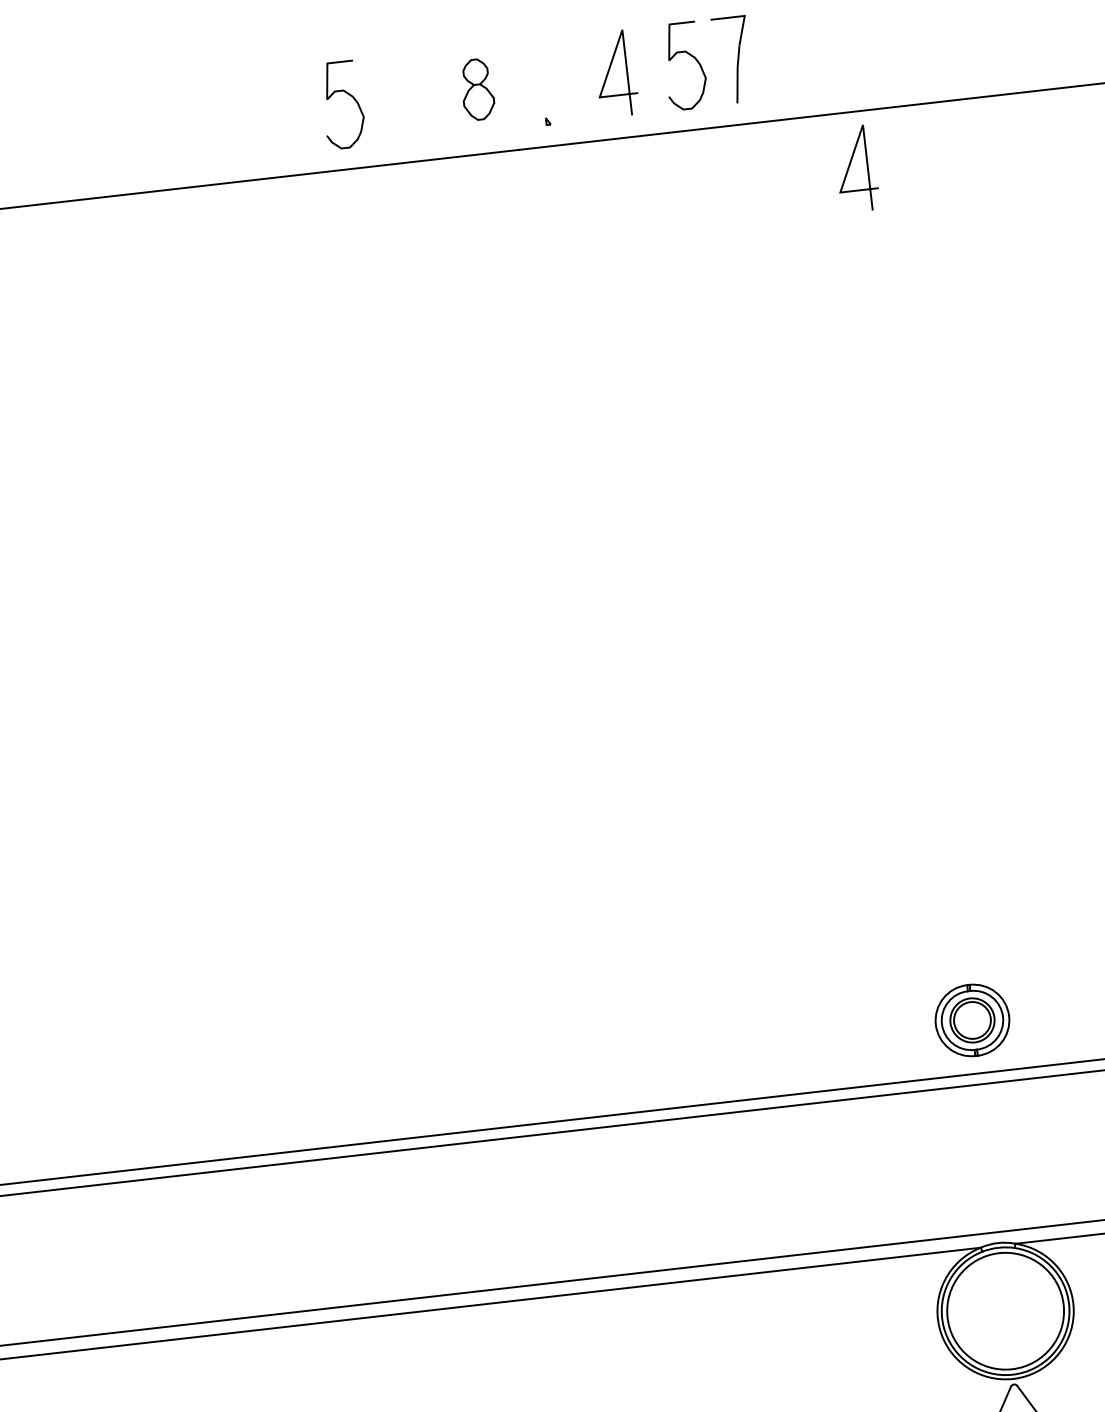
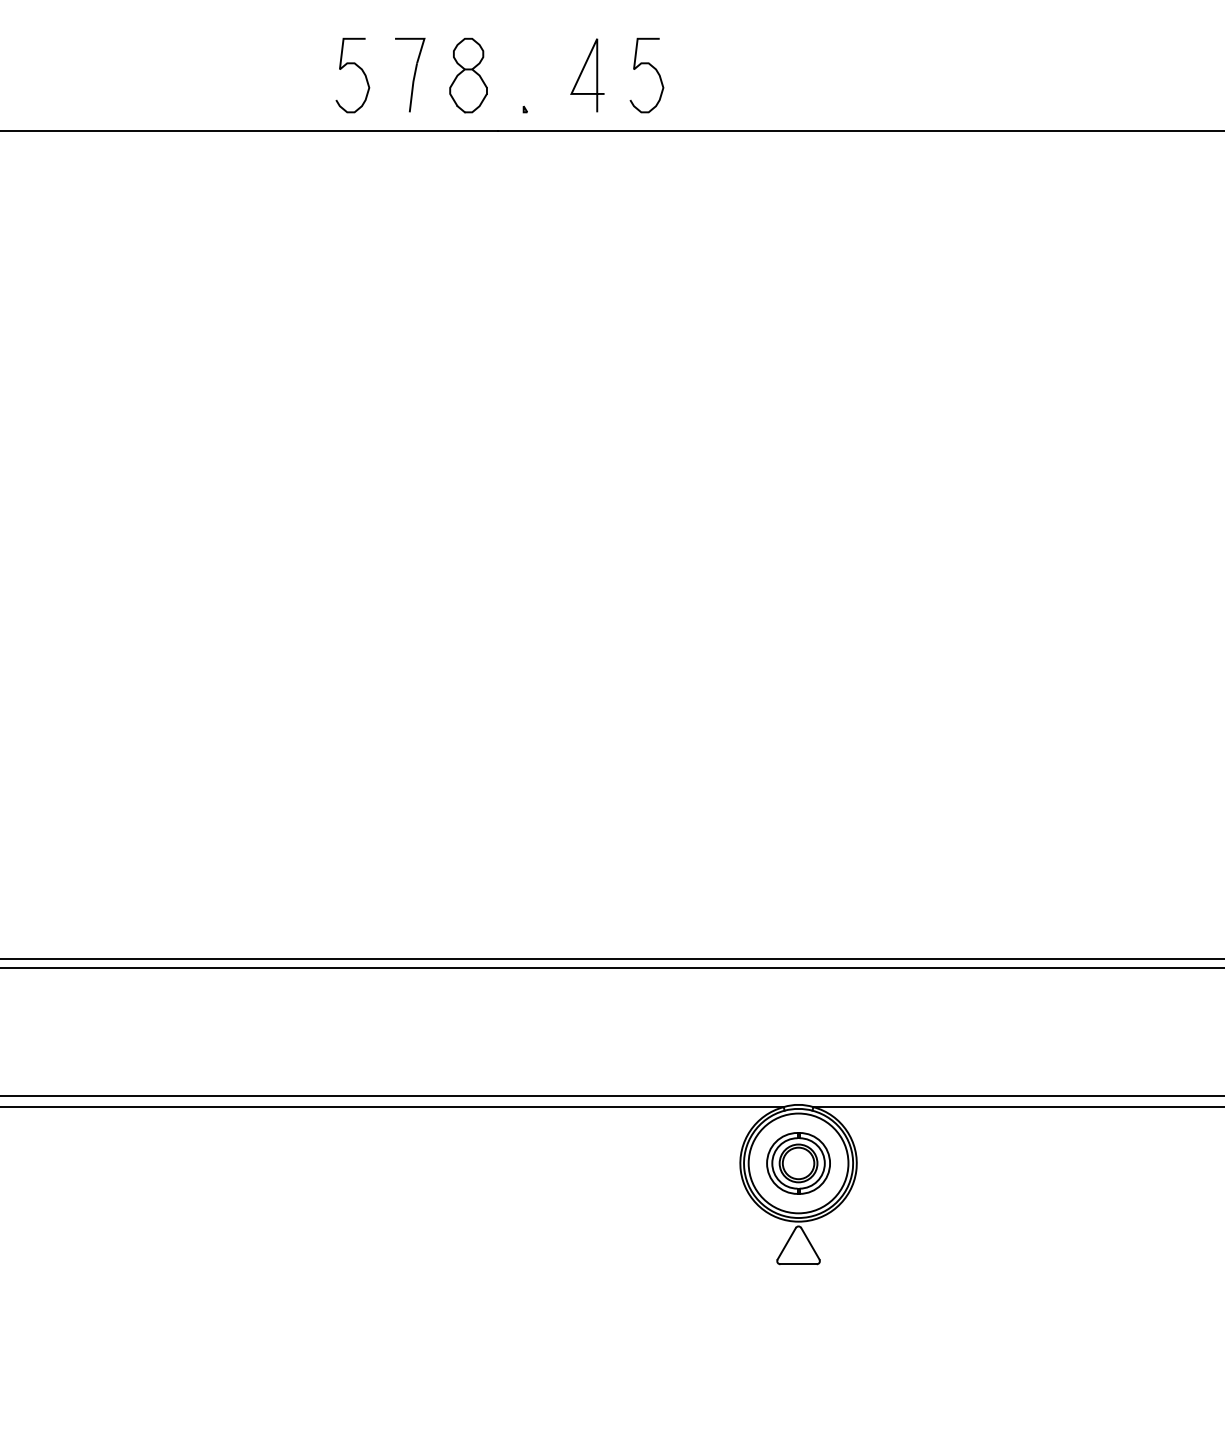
part: (733, 59) -> (410, 74), moved
part: (477, 89) -> (468, 75), size x1.43
line: (850, 167) -> (777, 177), removed
part: (972, 1020) -> (798, 1163), moved

